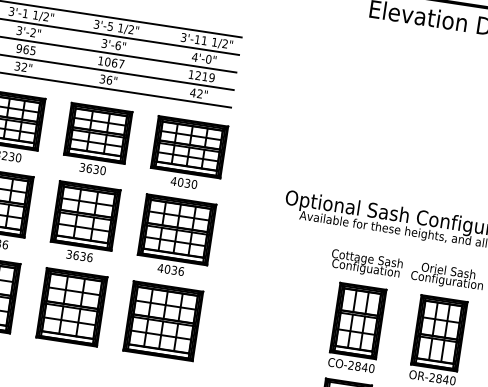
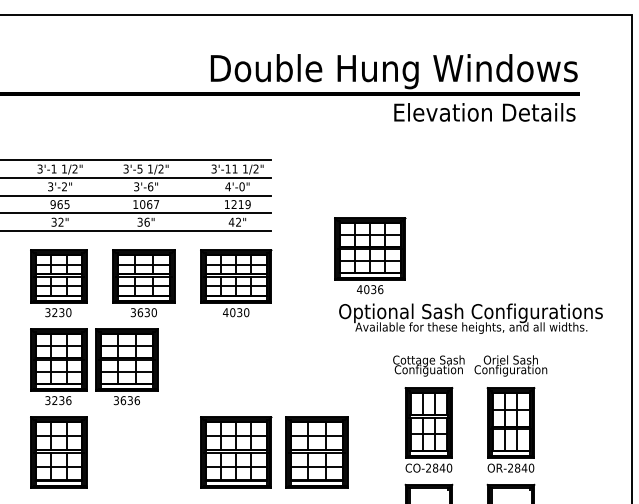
part: (84, 222) -> (126, 366), moved
part: (176, 236) -> (370, 255), moved
part: (71, 307) -> (316, 452), moved

